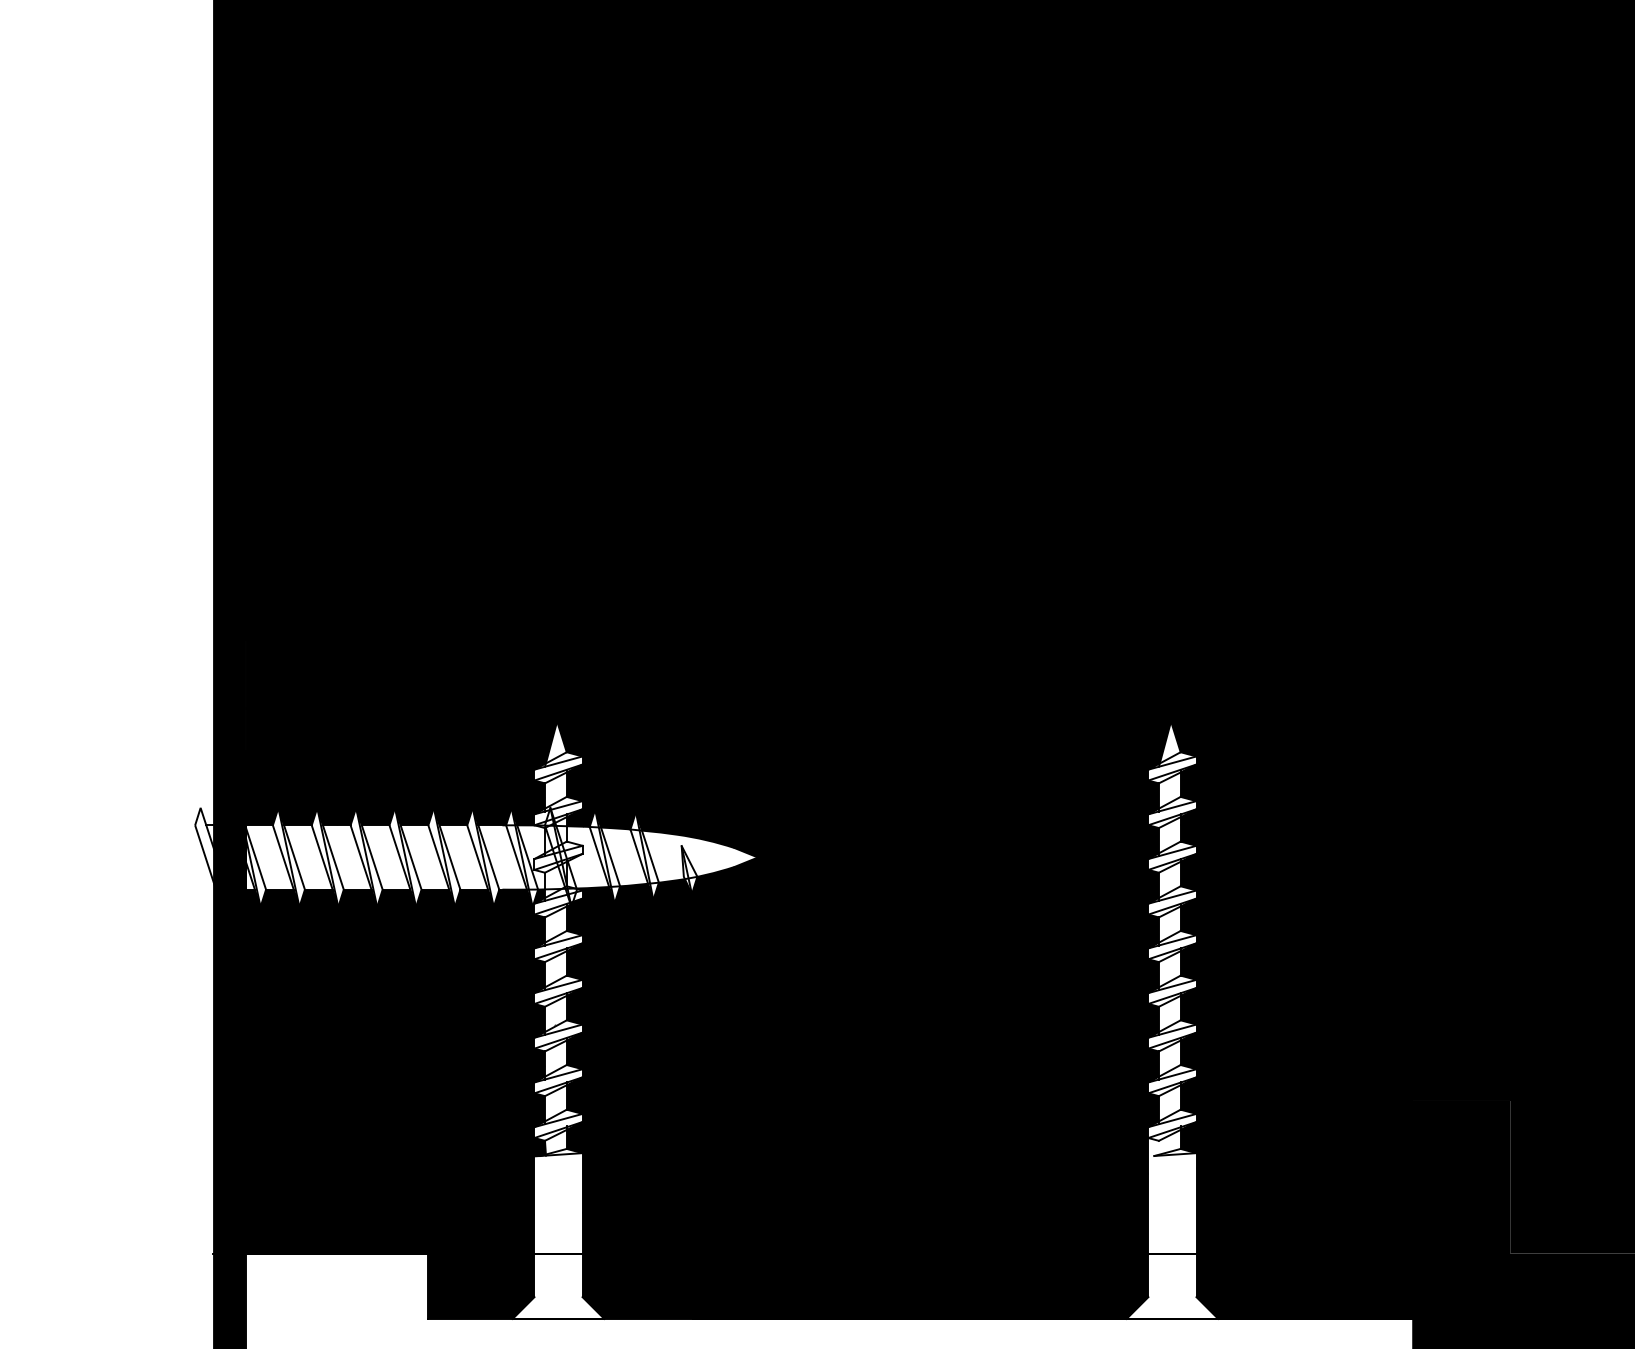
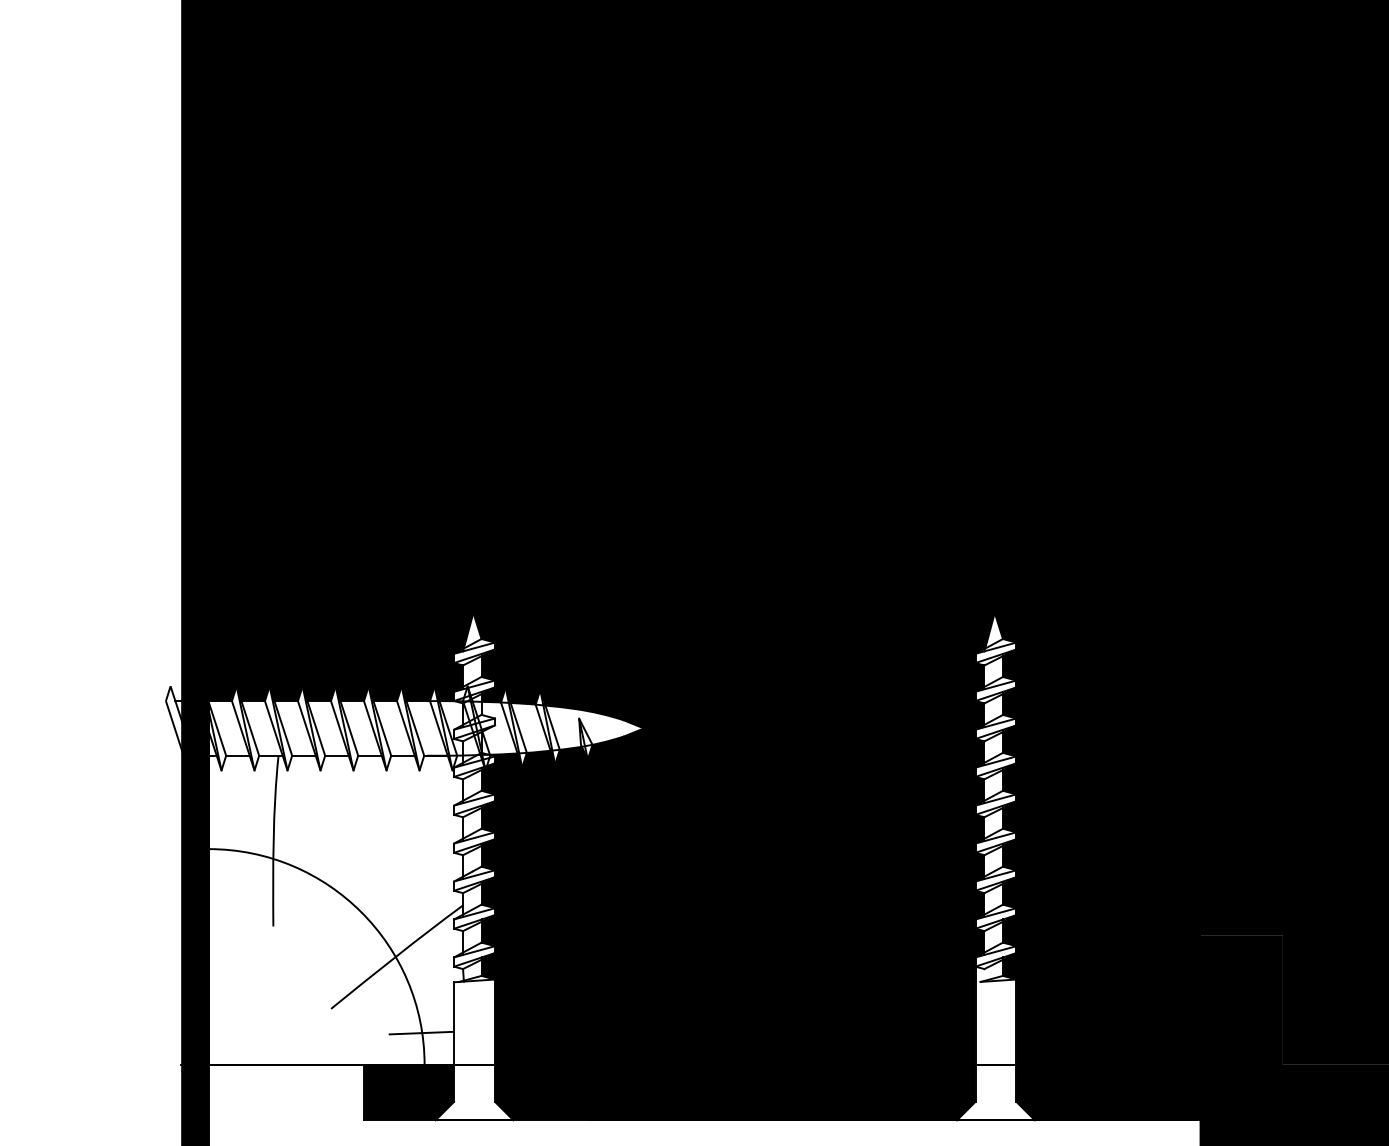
fill: (395, 1071) -> (336, 910), removed

